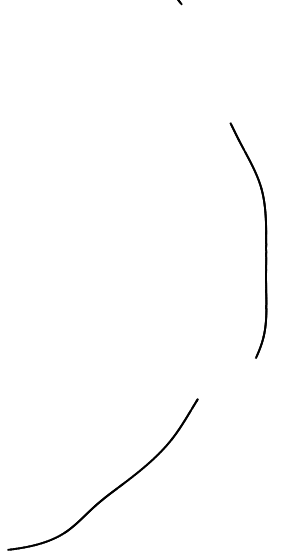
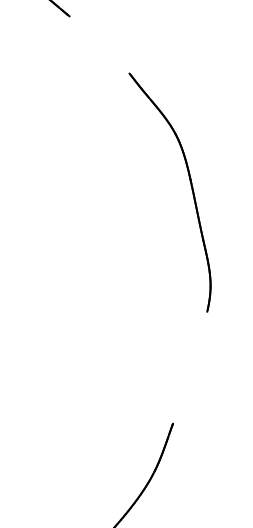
part: (265, 240) -> (191, 187), moved

